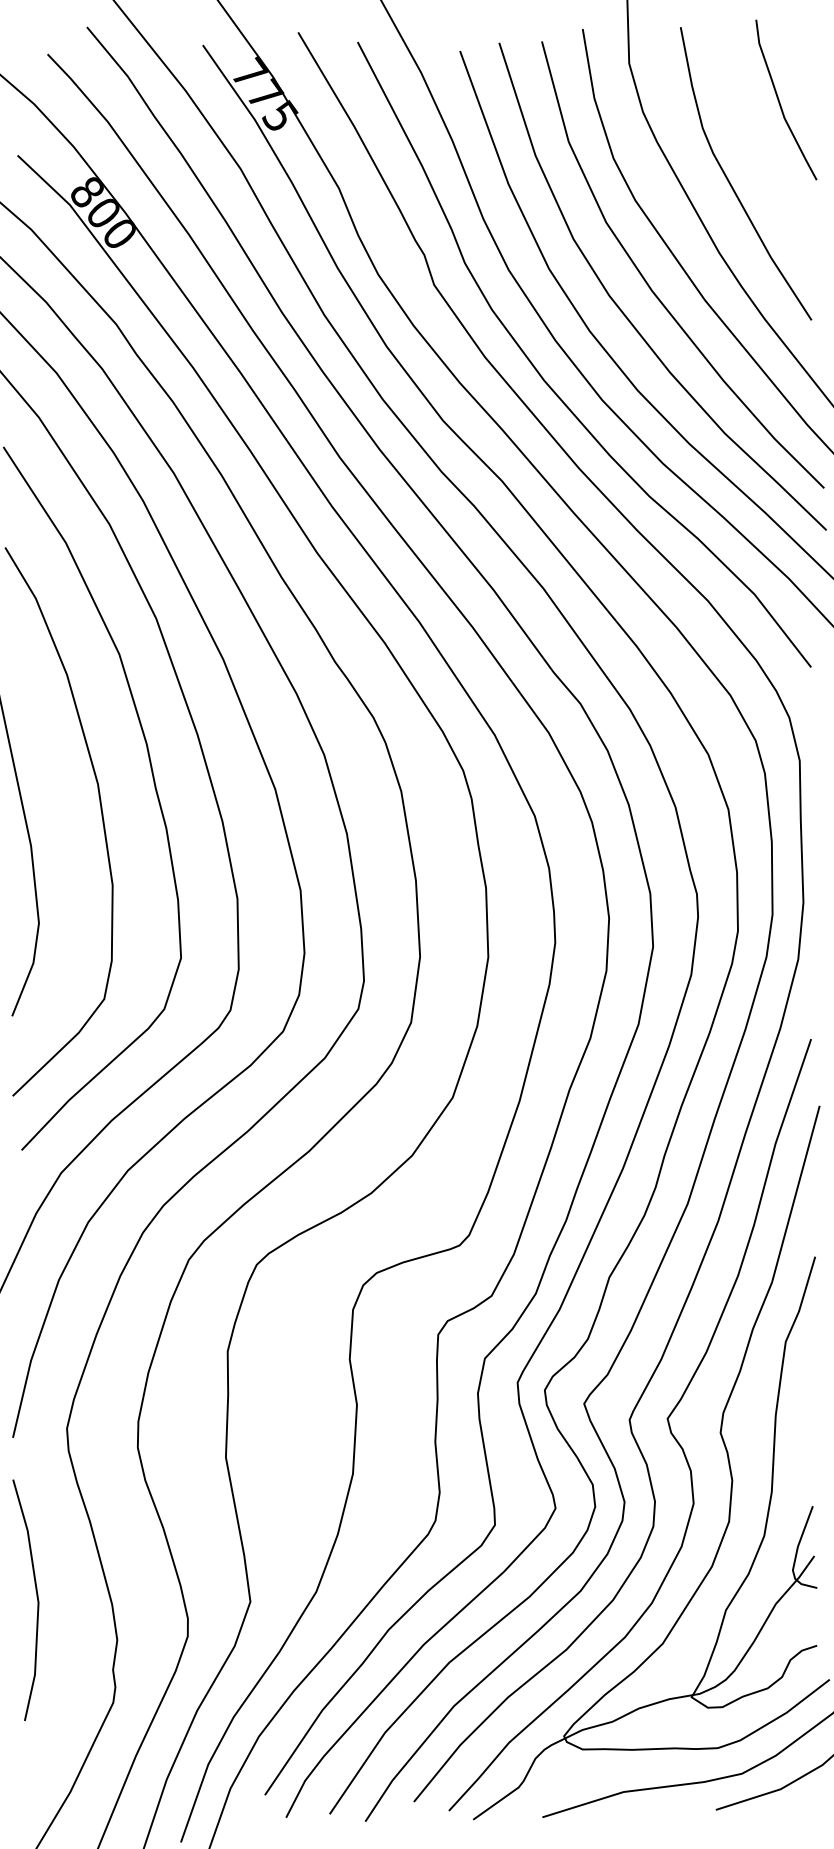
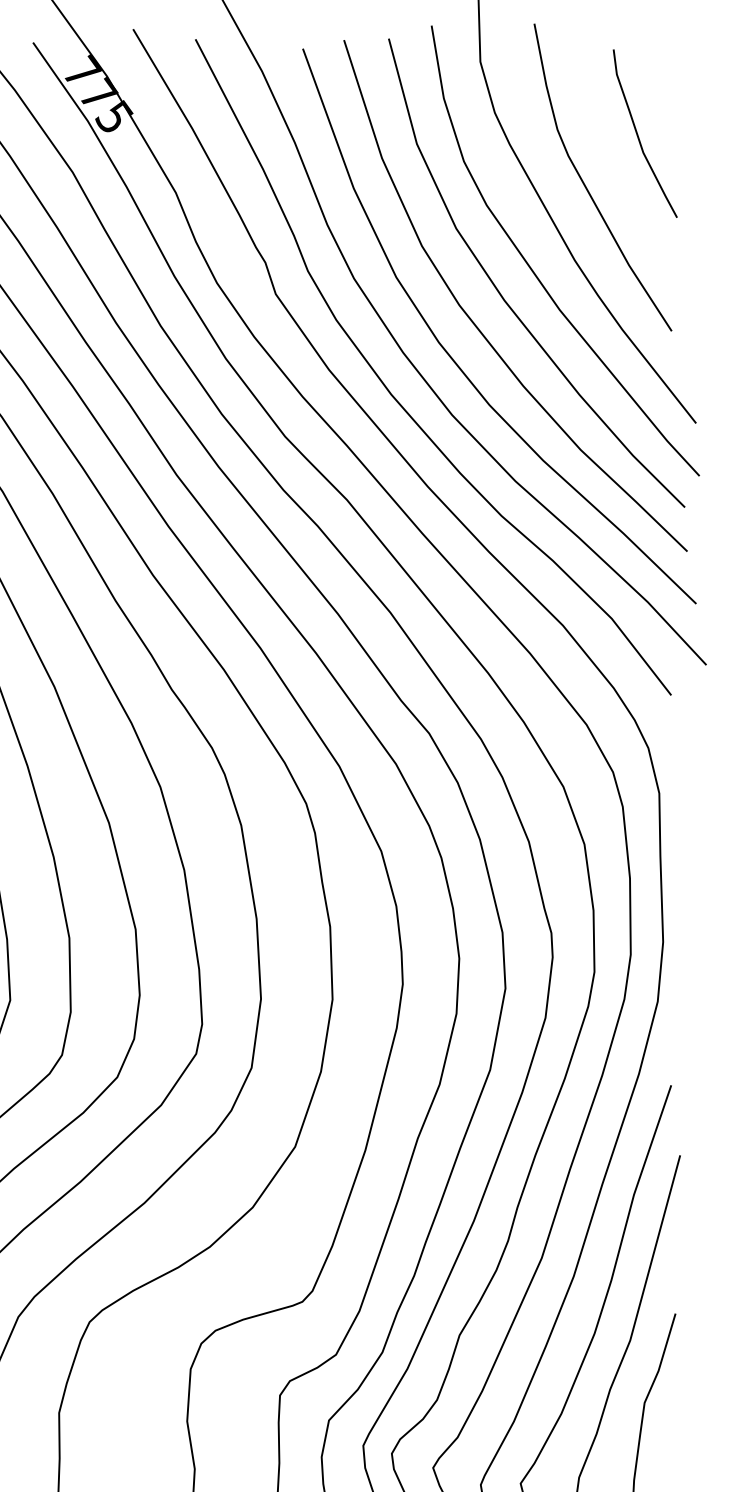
curve: (780, 102) -> (639, 136), moved

